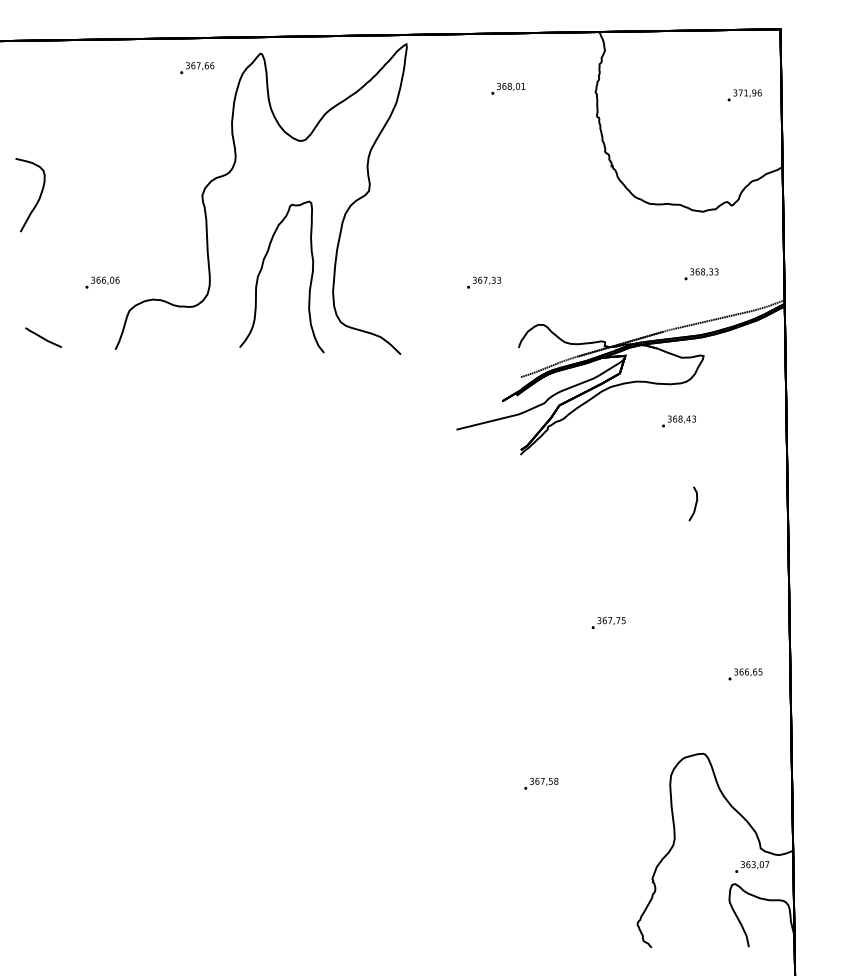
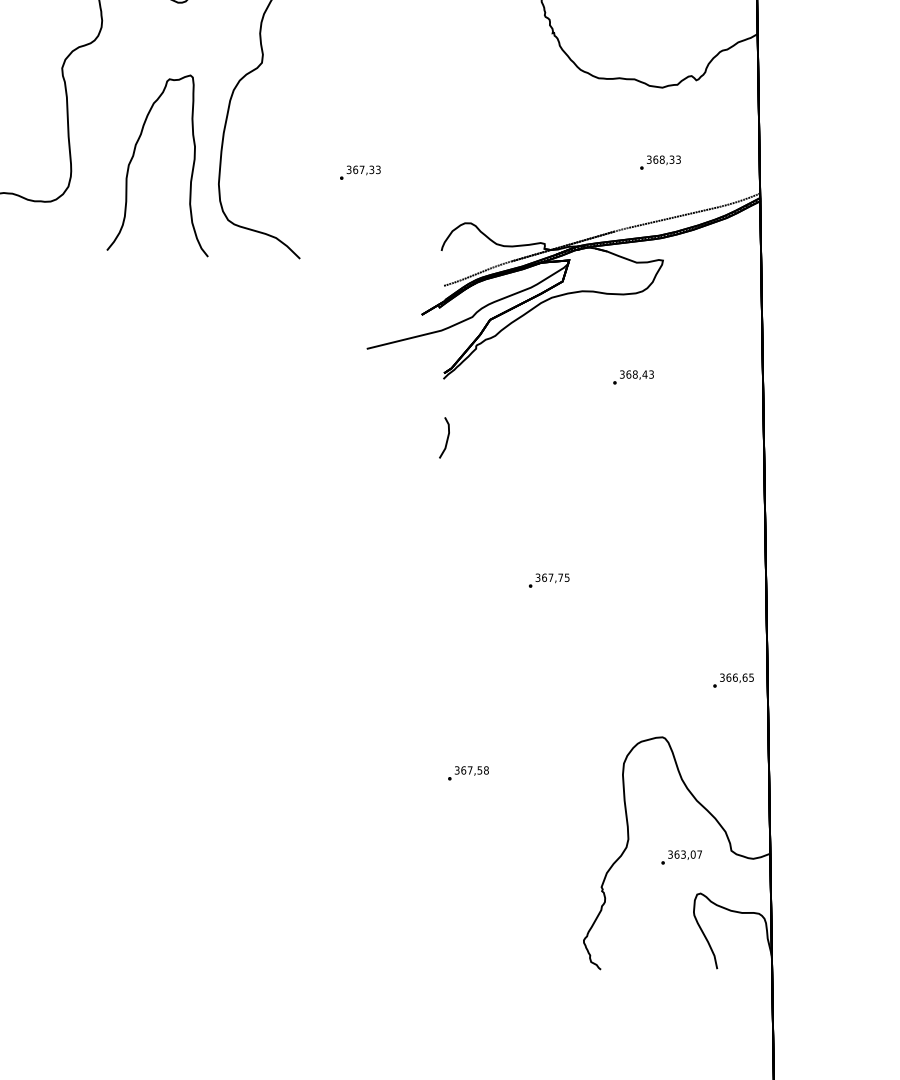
text: (484, 282) -> (360, 172), moved
text: (678, 421) -> (632, 377), moved
line: (695, 503) -> (447, 437), moved
text: (745, 674) -> (733, 680), moved
text: (752, 866) -> (682, 856), moved

